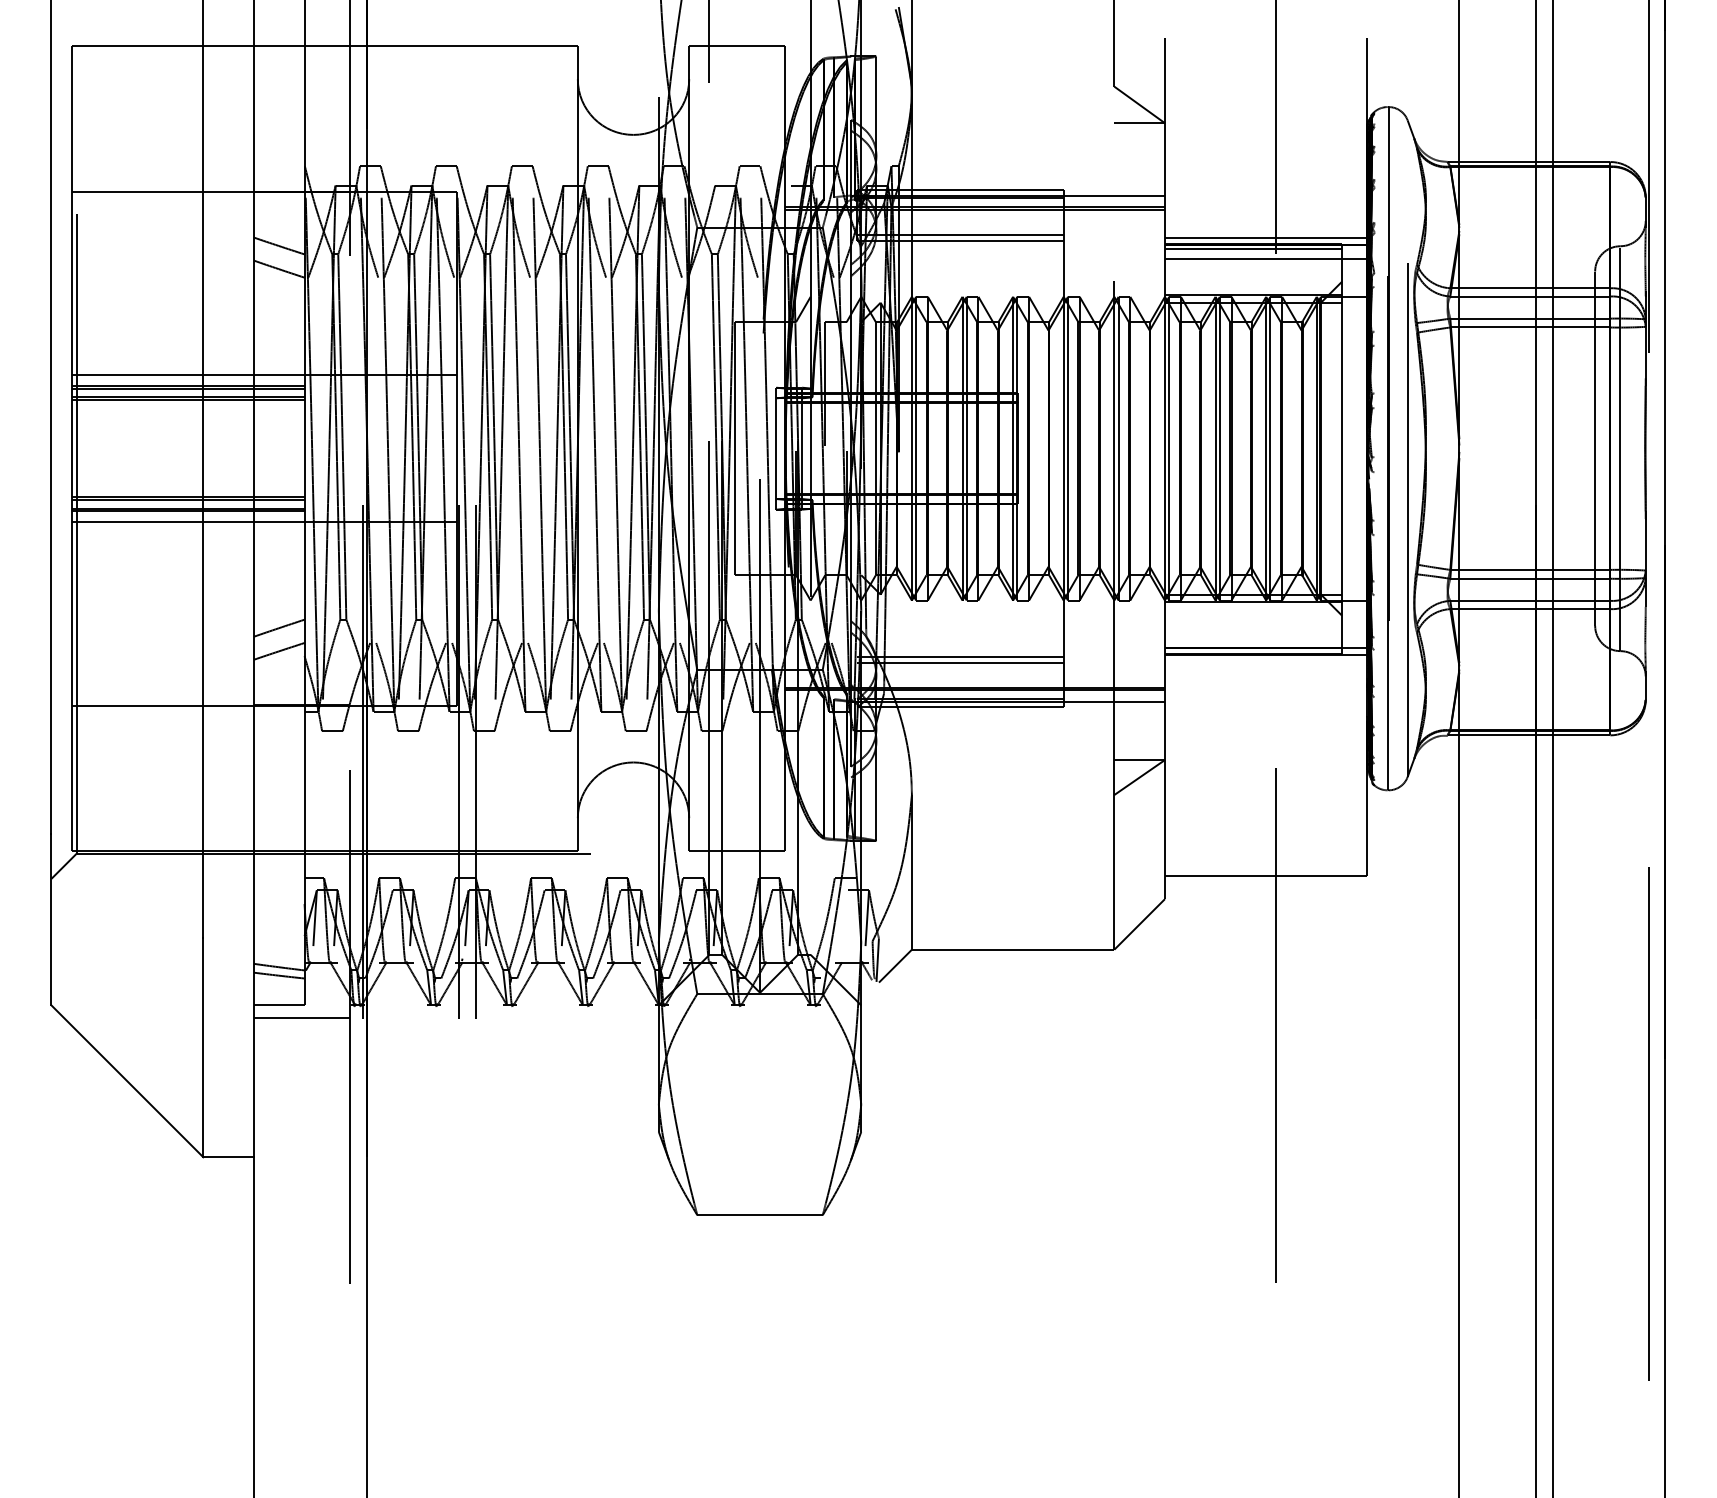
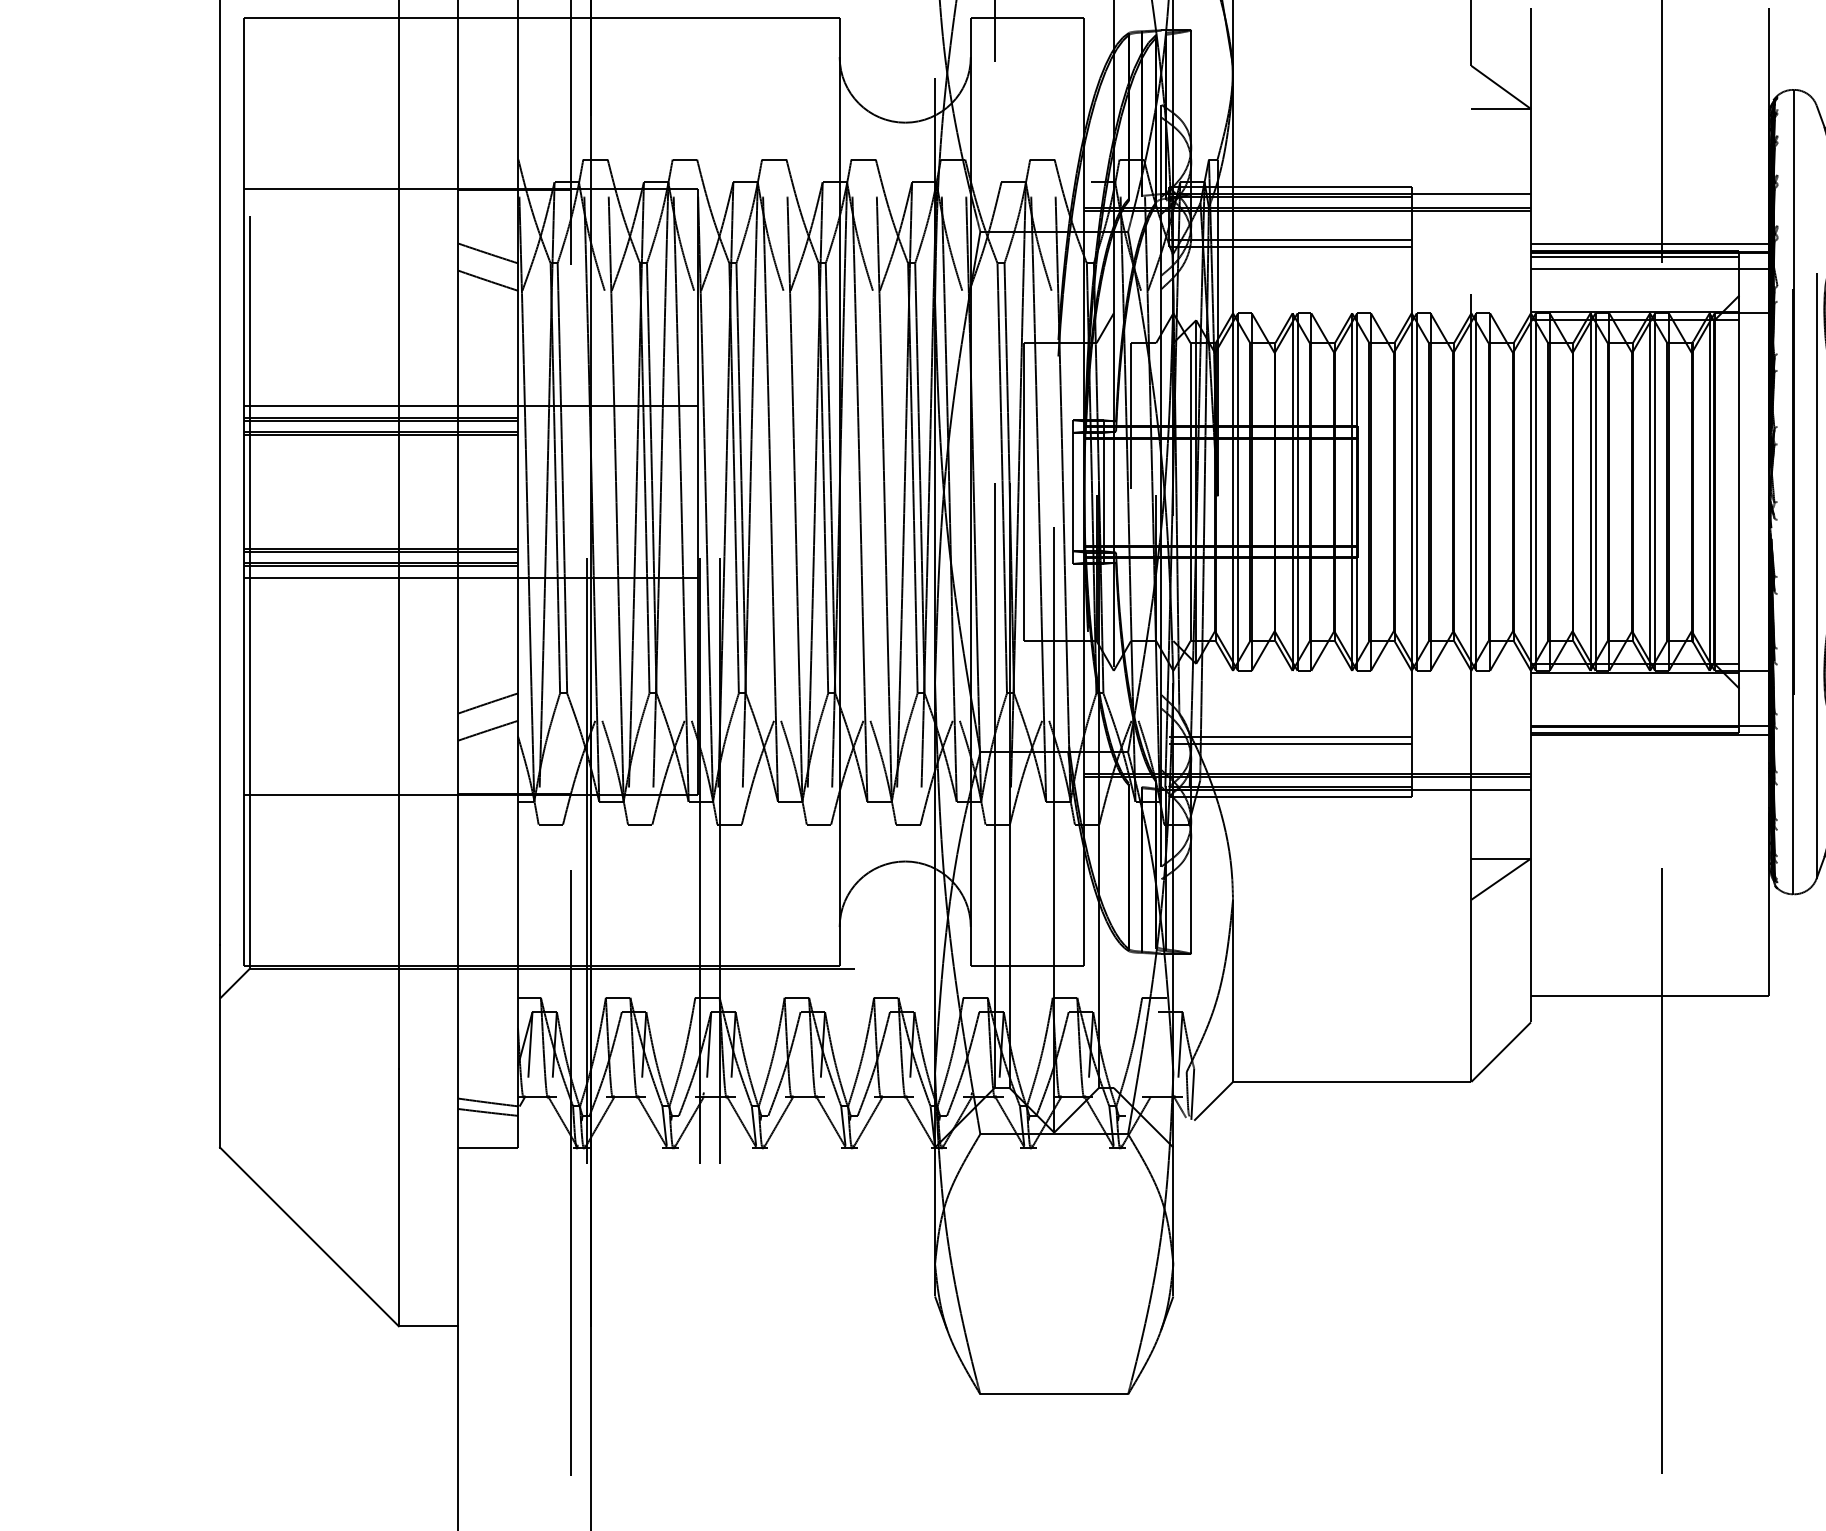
line: (301, 1017) -> (514, 1161), removed

